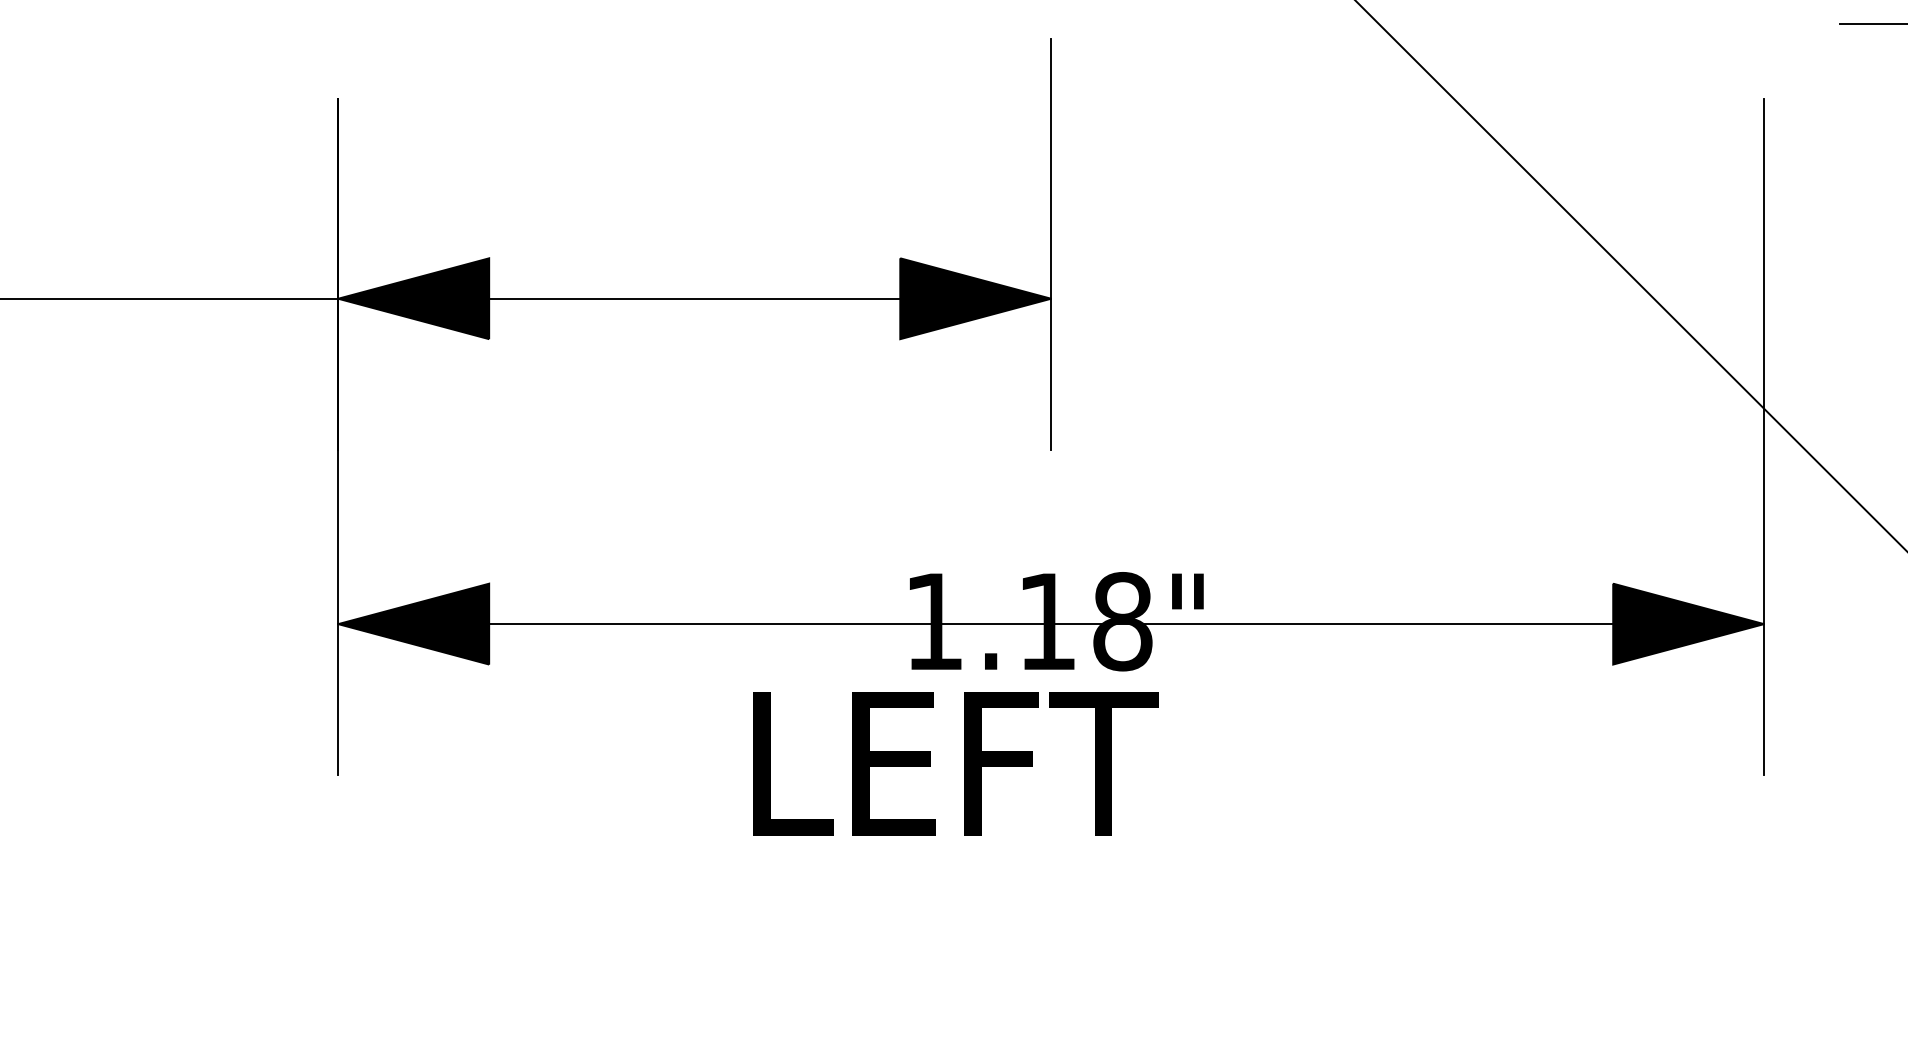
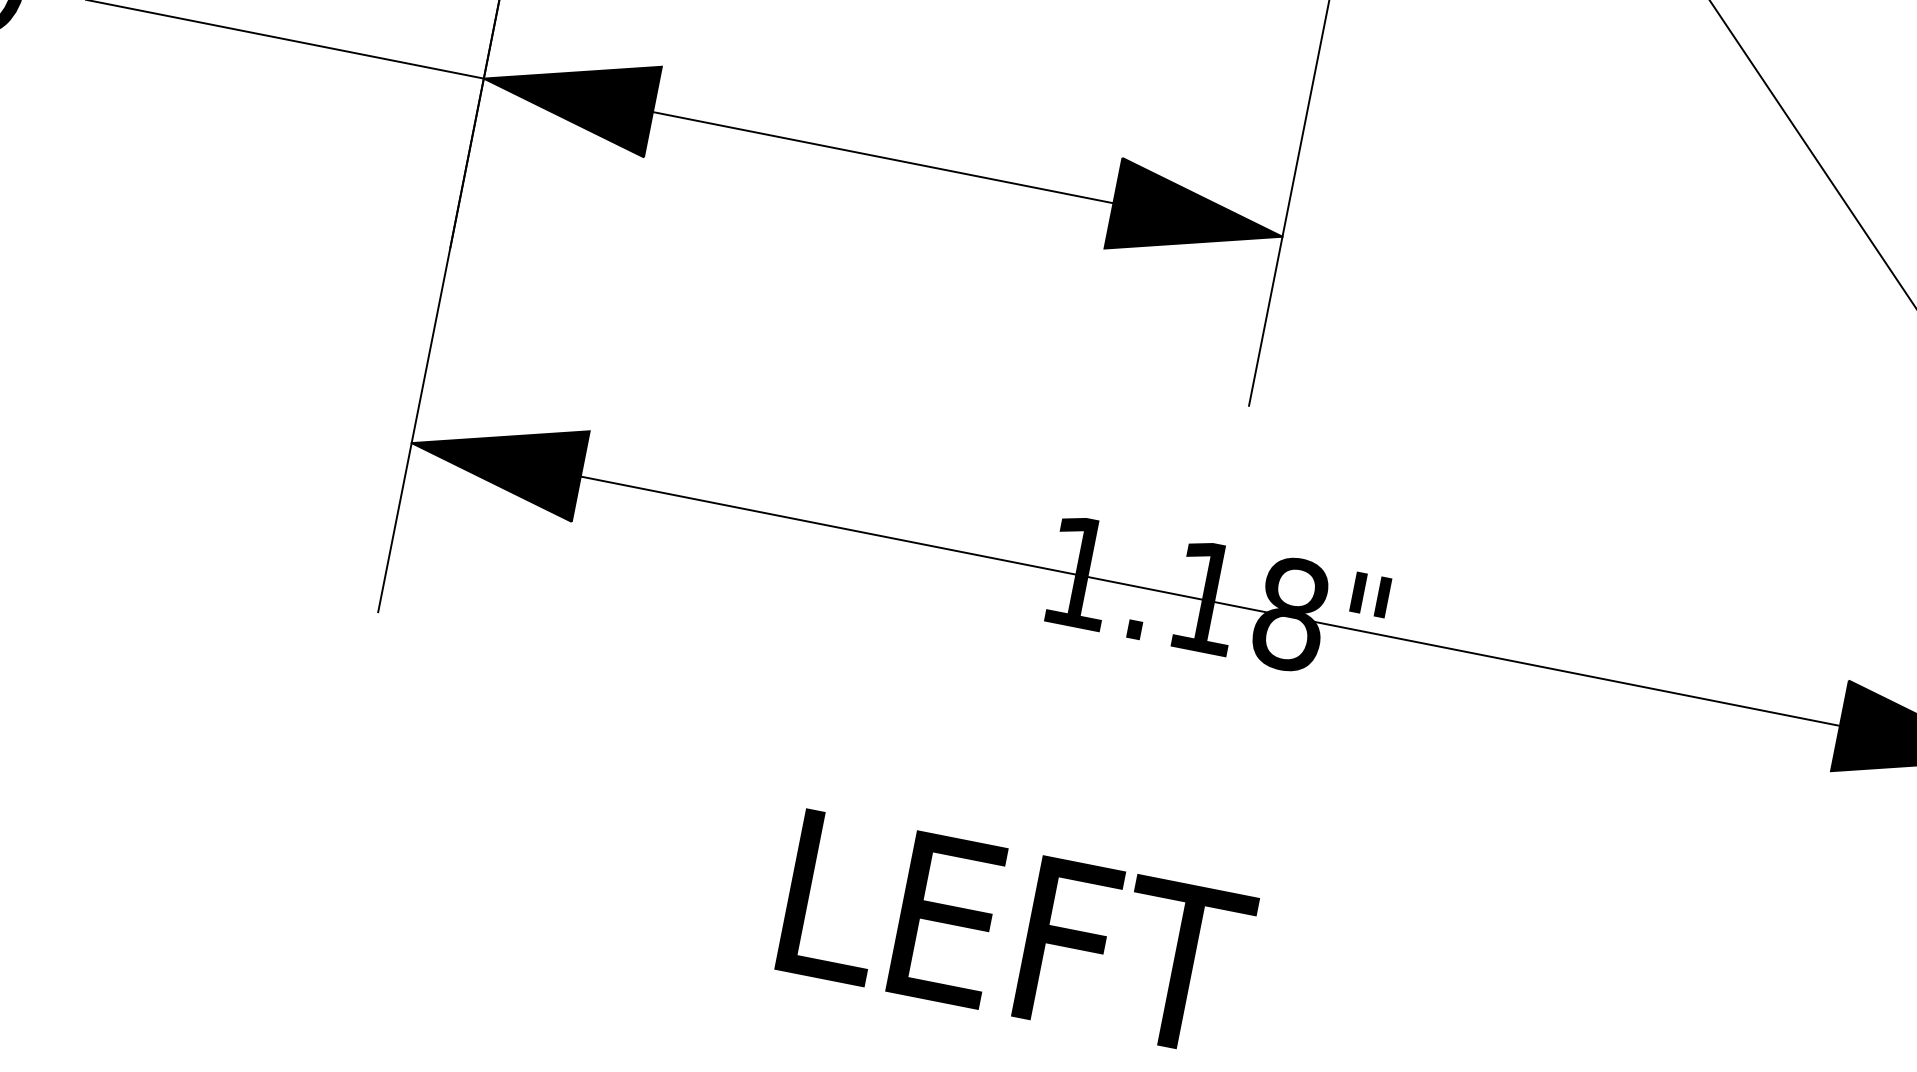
text: (955, 763) -> (1016, 933), moved

